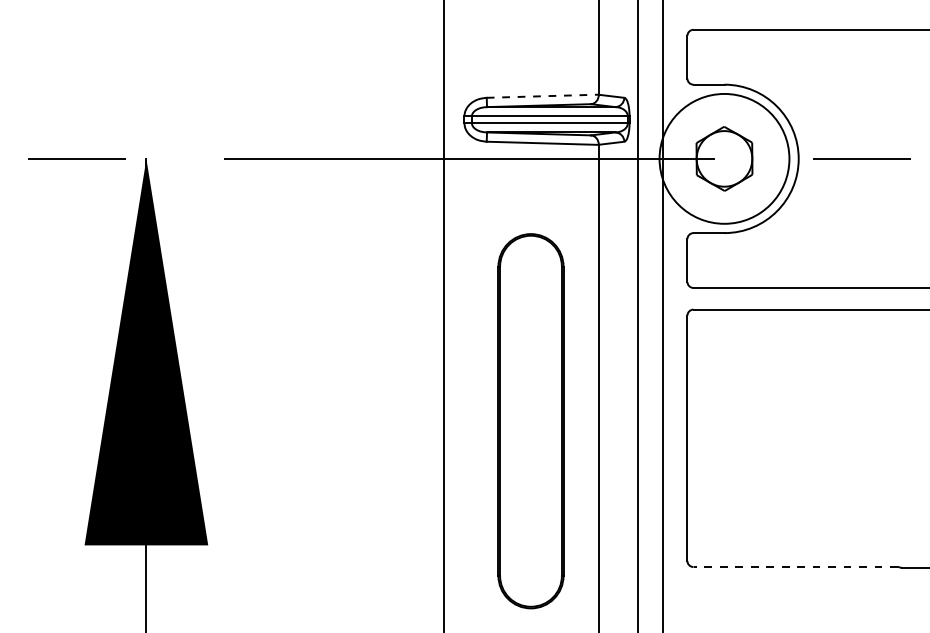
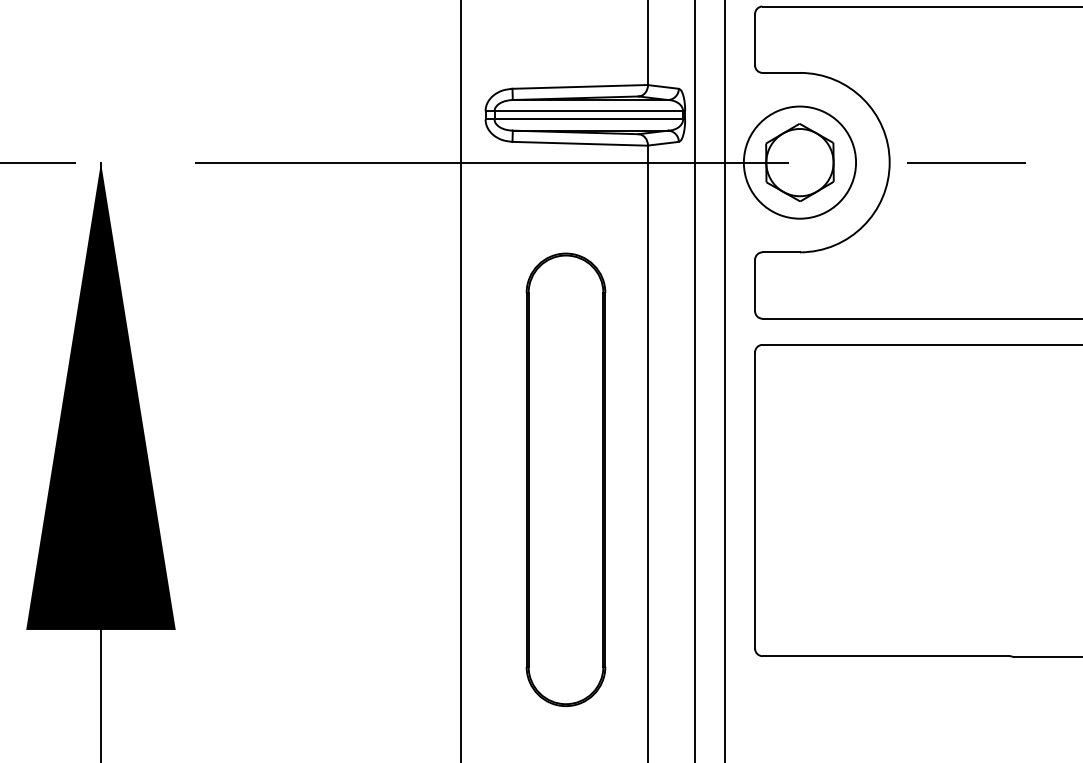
line: (543, 96) -> (581, 87), dashed -> solid
circle: (724, 158) -> (799, 162), size x0.71
line: (795, 567) -> (885, 656), dashed -> solid

